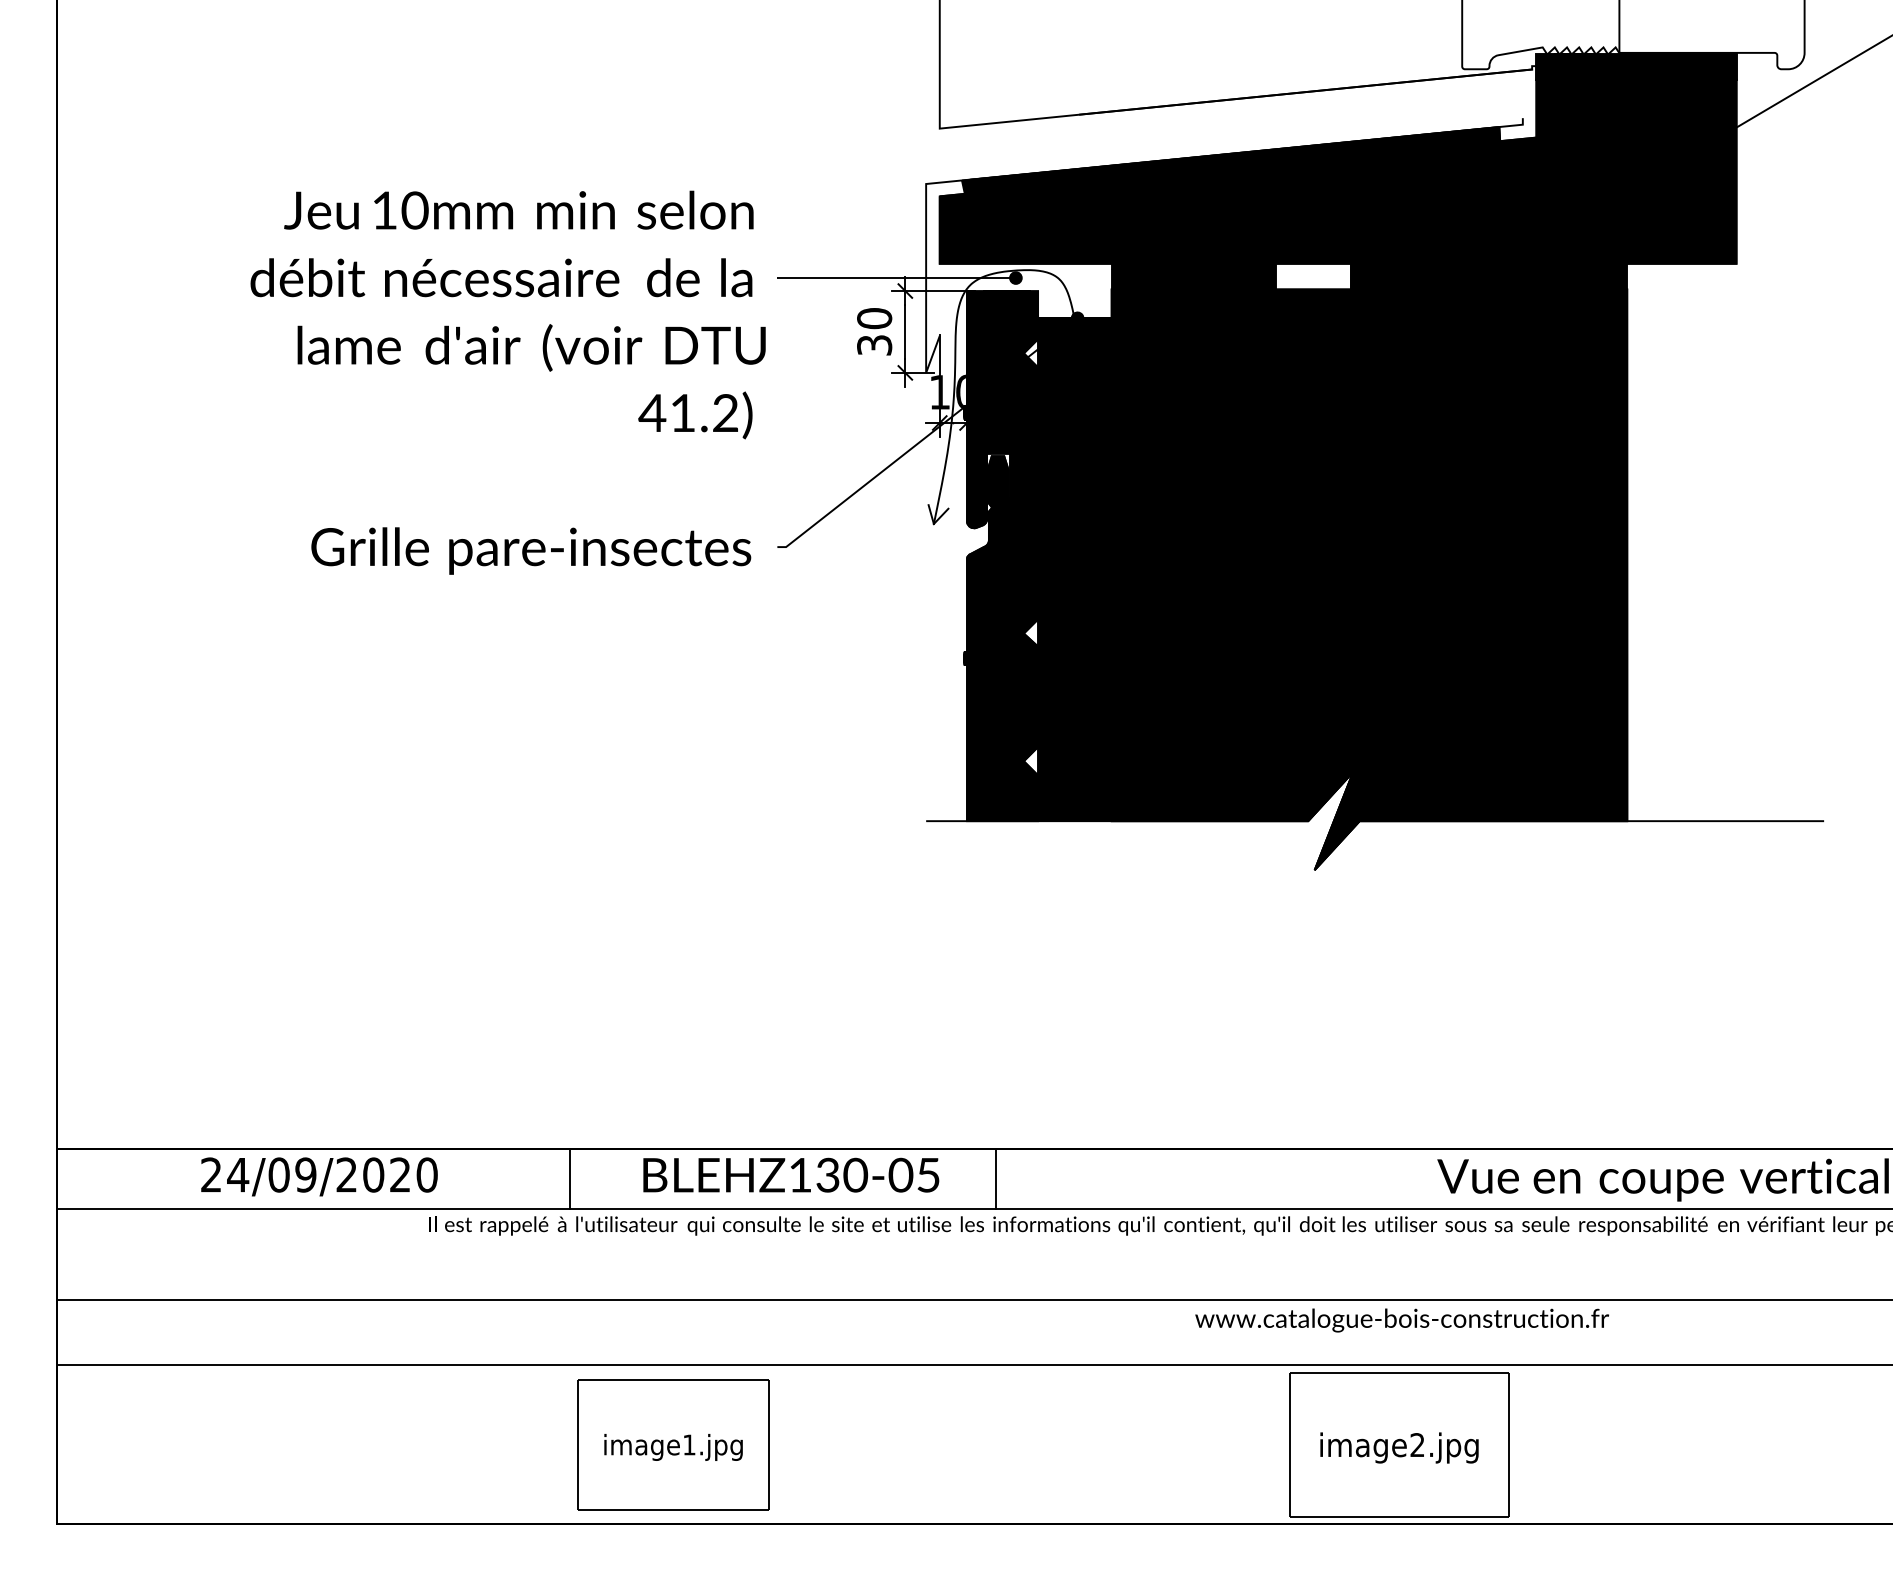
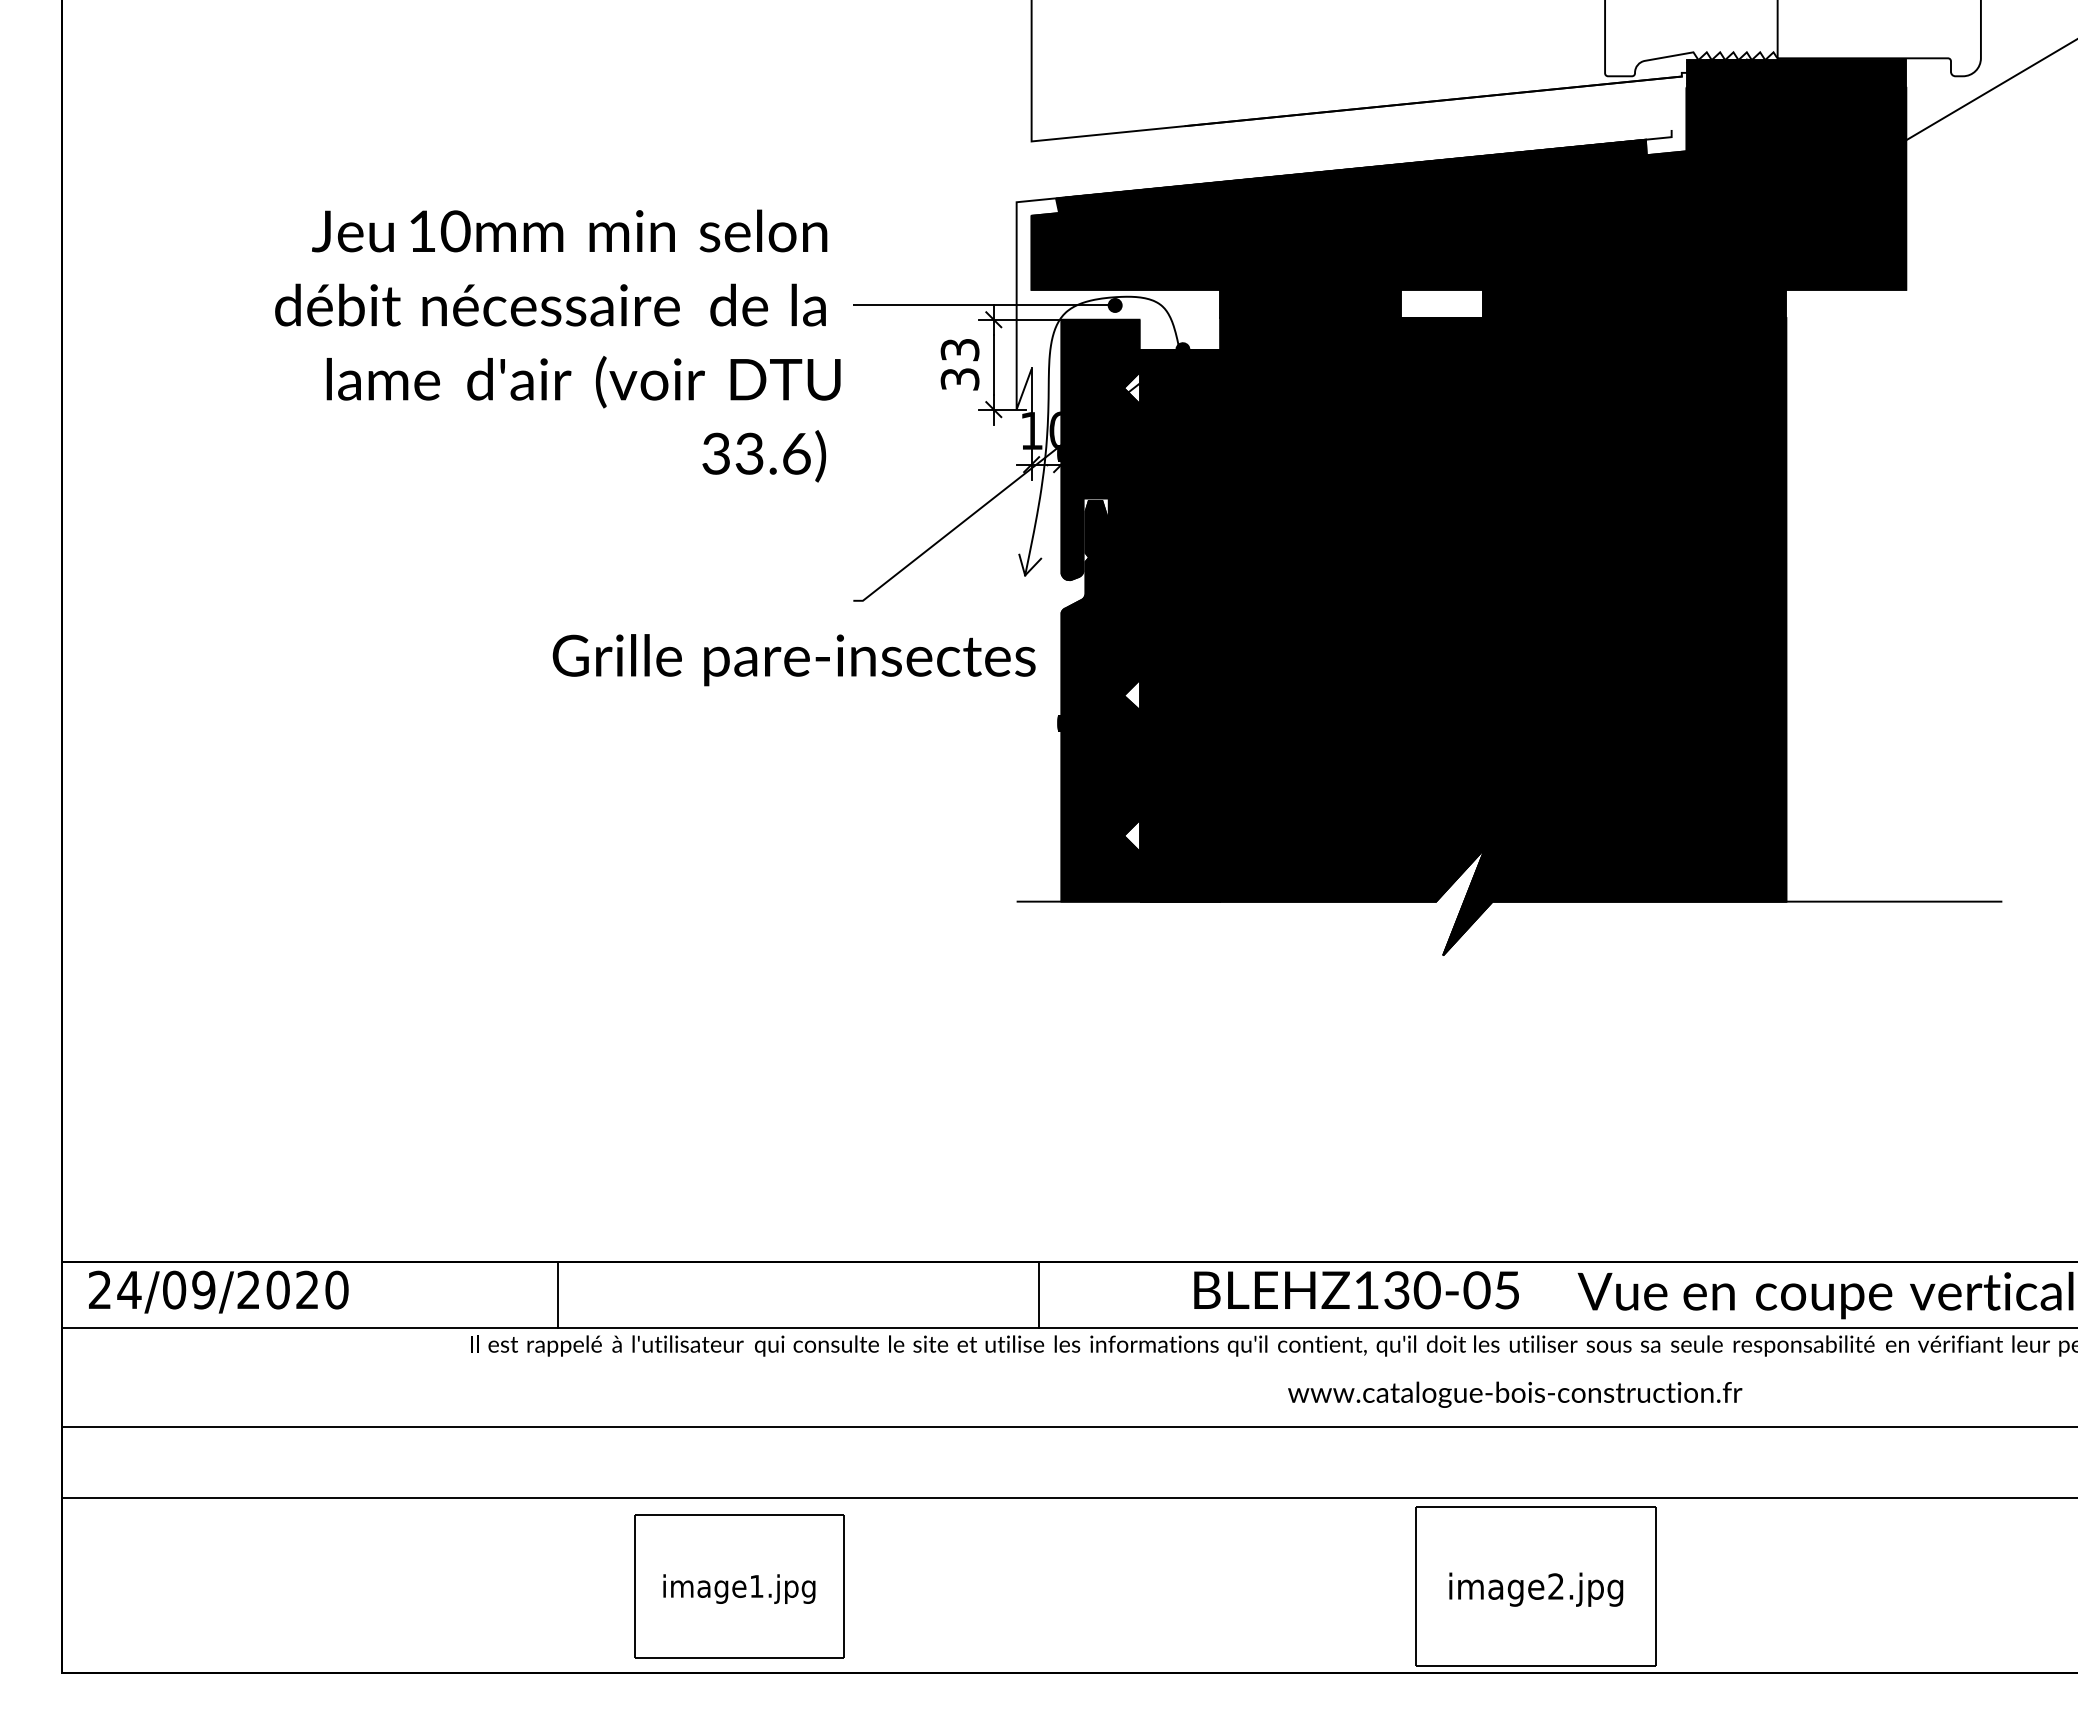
text: (874, 318) -> (959, 349), 30 -> 33
text: (688, 412) -> (755, 453), 41.2) -> 33.6)
text: (530, 551) -> (793, 660), moved
text: (791, 1175) -> (1356, 1290), moved
text: (319, 1176) -> (218, 1291), moved
line: (569, 1179) -> (557, 1294), moved
line: (996, 1179) -> (1038, 1294), moved
text: (1402, 1320) -> (1515, 1394), moved

